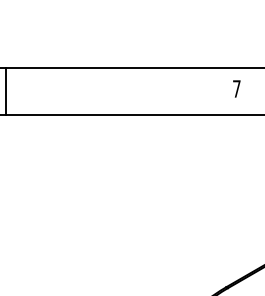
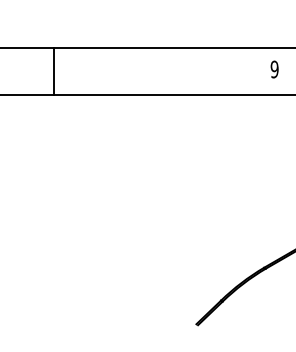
text: (236, 88) -> (274, 69), 7 -> 9
line: (5, 90) -> (54, 71), moved

